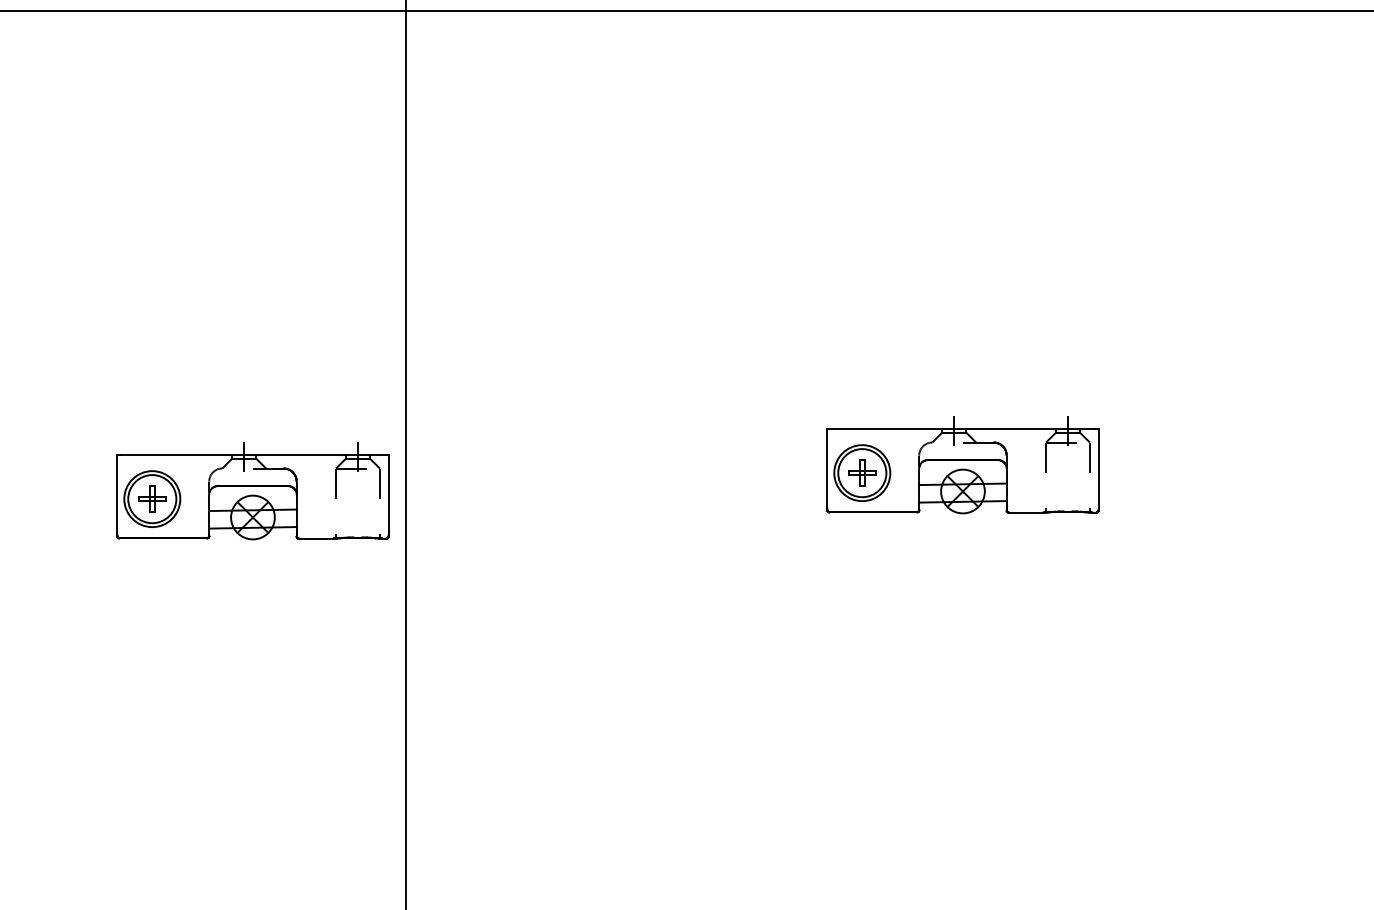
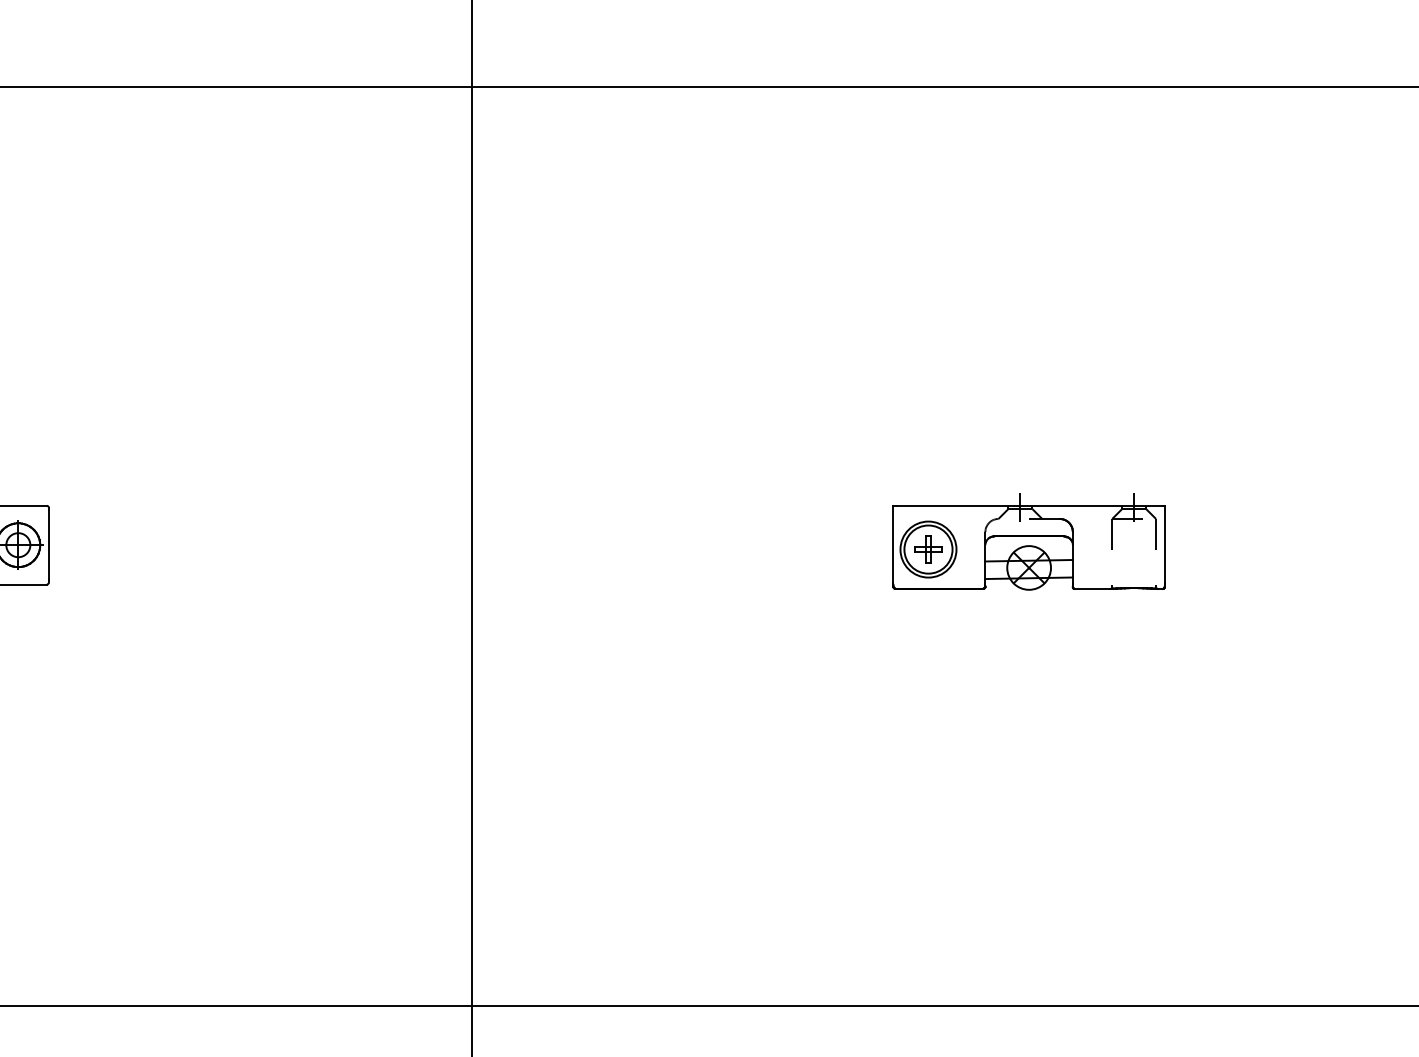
part: (252, 491) -> (318, 567), removed

